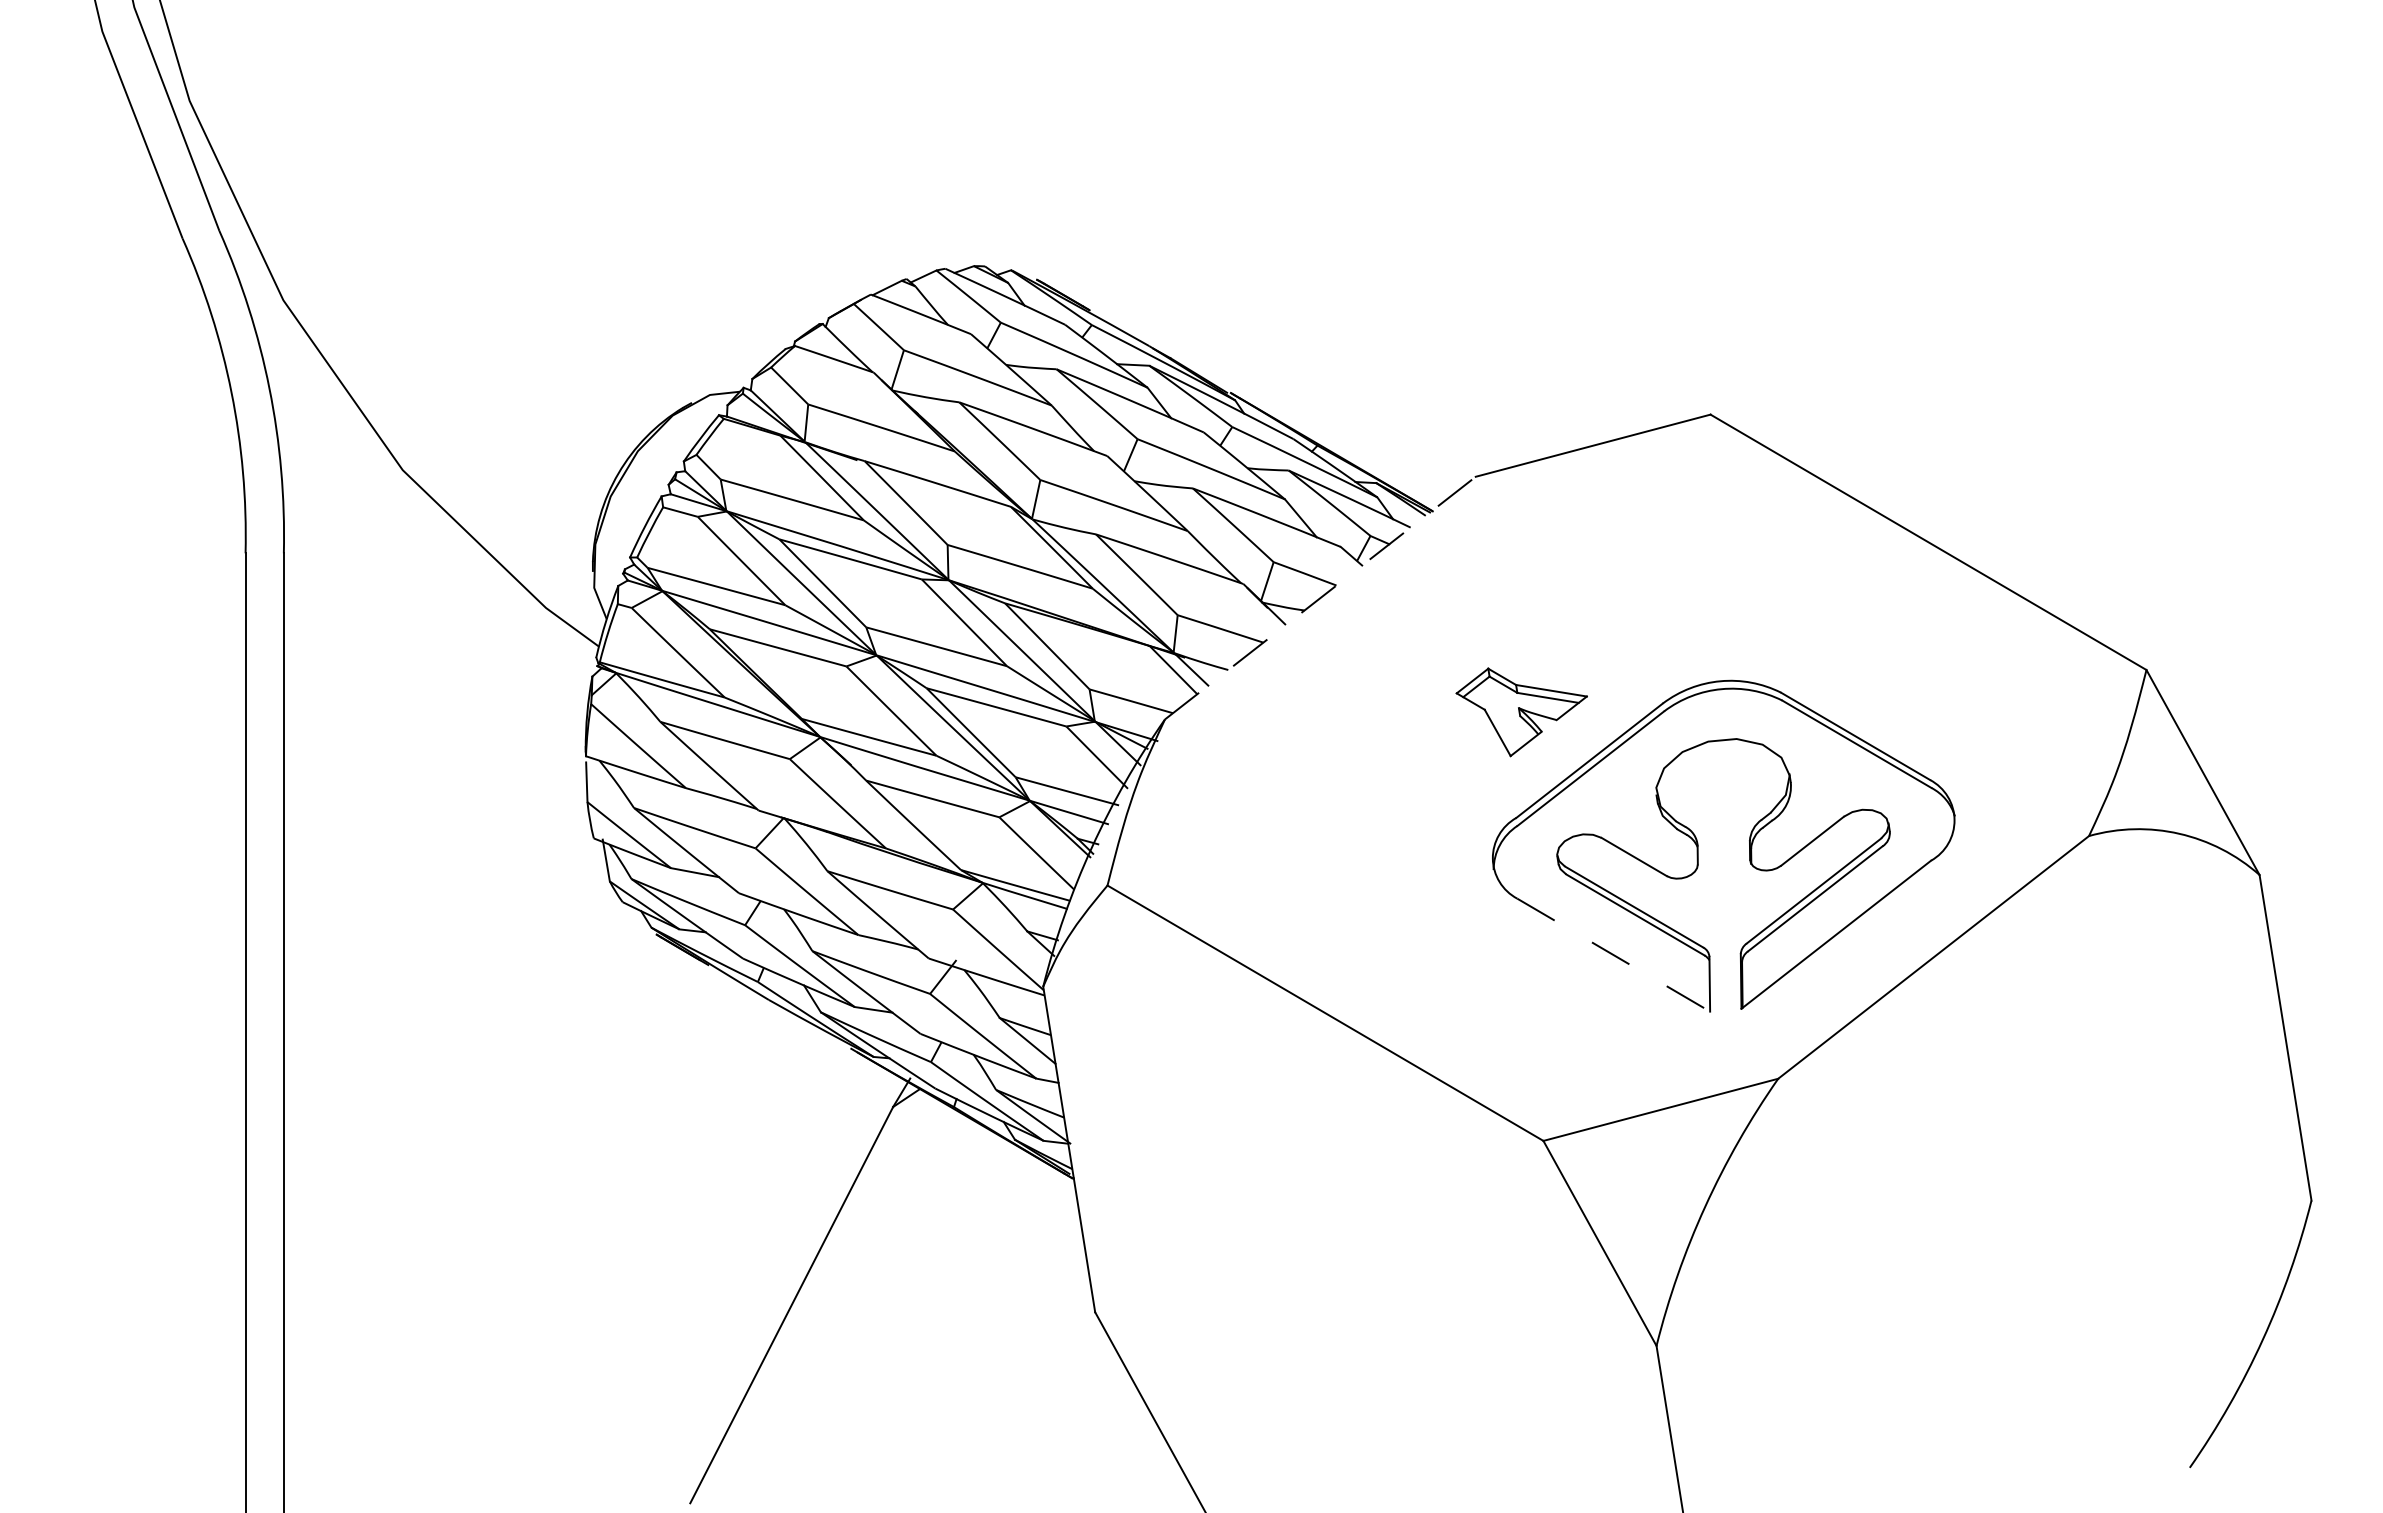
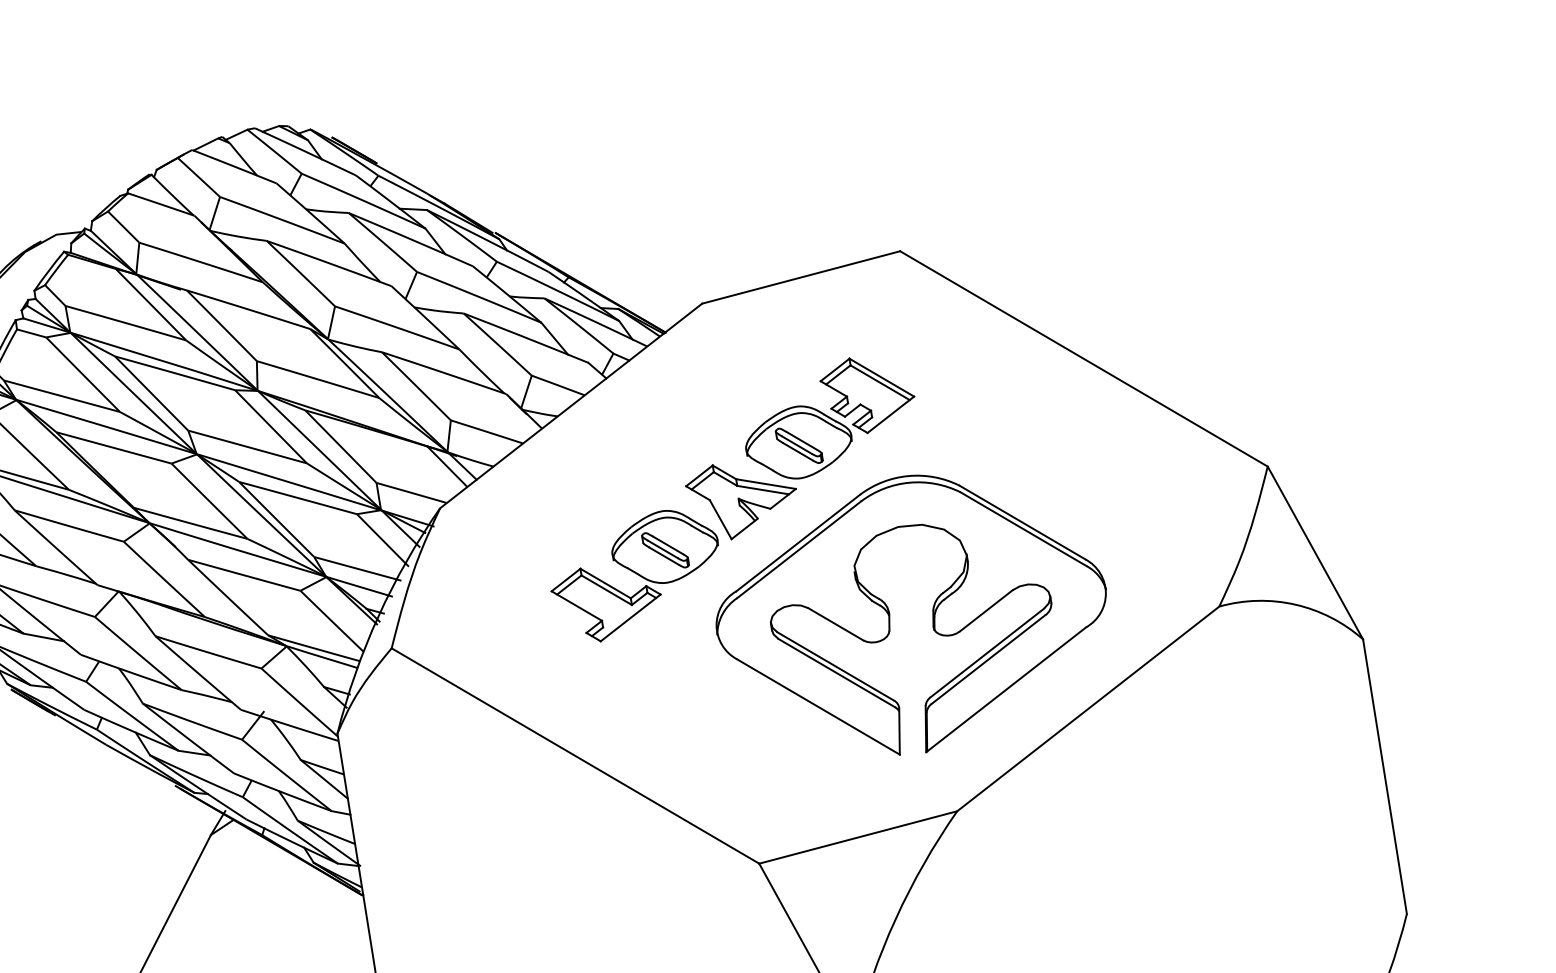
line: (1320, 597) -> (571, 405), dashed -> solid
part: (1627, 612) -> (830, 418), added
part: (1395, 799) -> (634, 575), added
line: (1613, 955) -> (818, 707), dashed -> solid

